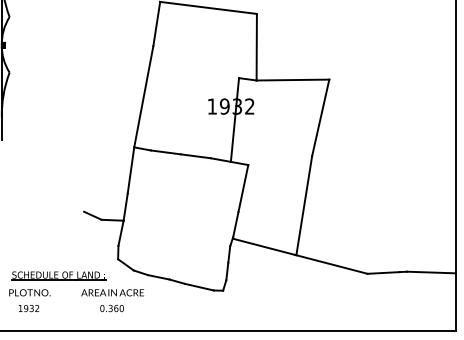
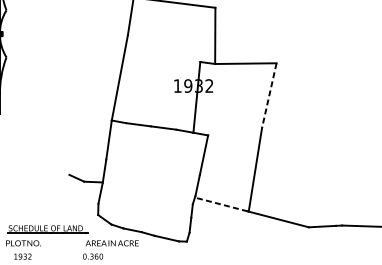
line: (320, 118) -> (269, 96), solid -> dashed
line: (263, 246) -> (220, 204), solid -> dashed
text: (112, 292) -> (112, 243), moved

